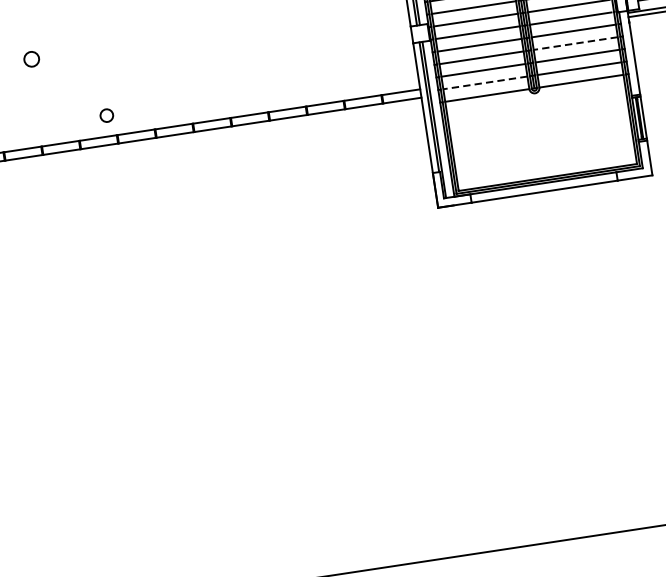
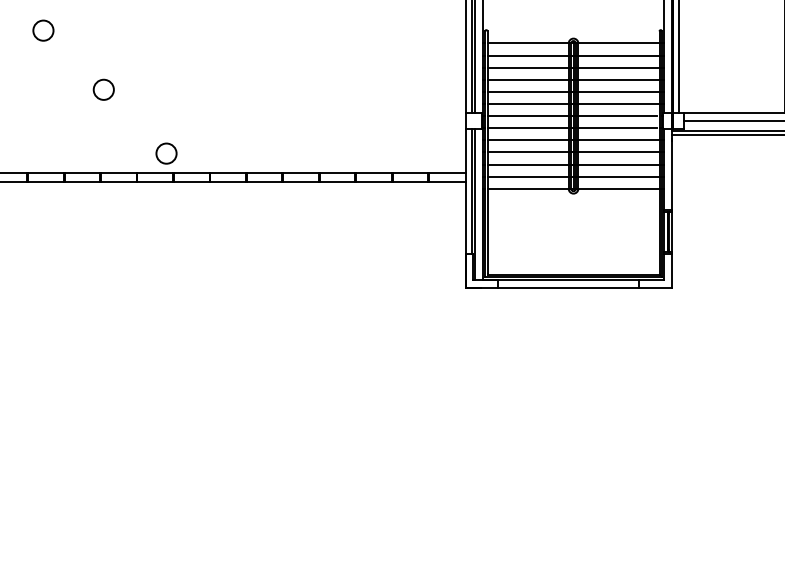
line: (575, 43) -> (618, 152), dashed -> solid
circle: (31, 59) -> (103, 89), size x1.43
line: (485, 82) -> (528, 176), dashed -> solid
circle: (106, 115) -> (166, 153), size x1.67

